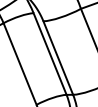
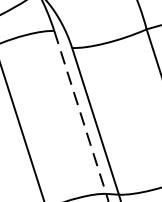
line: (50, 54) -> (80, 113), solid -> dashed

